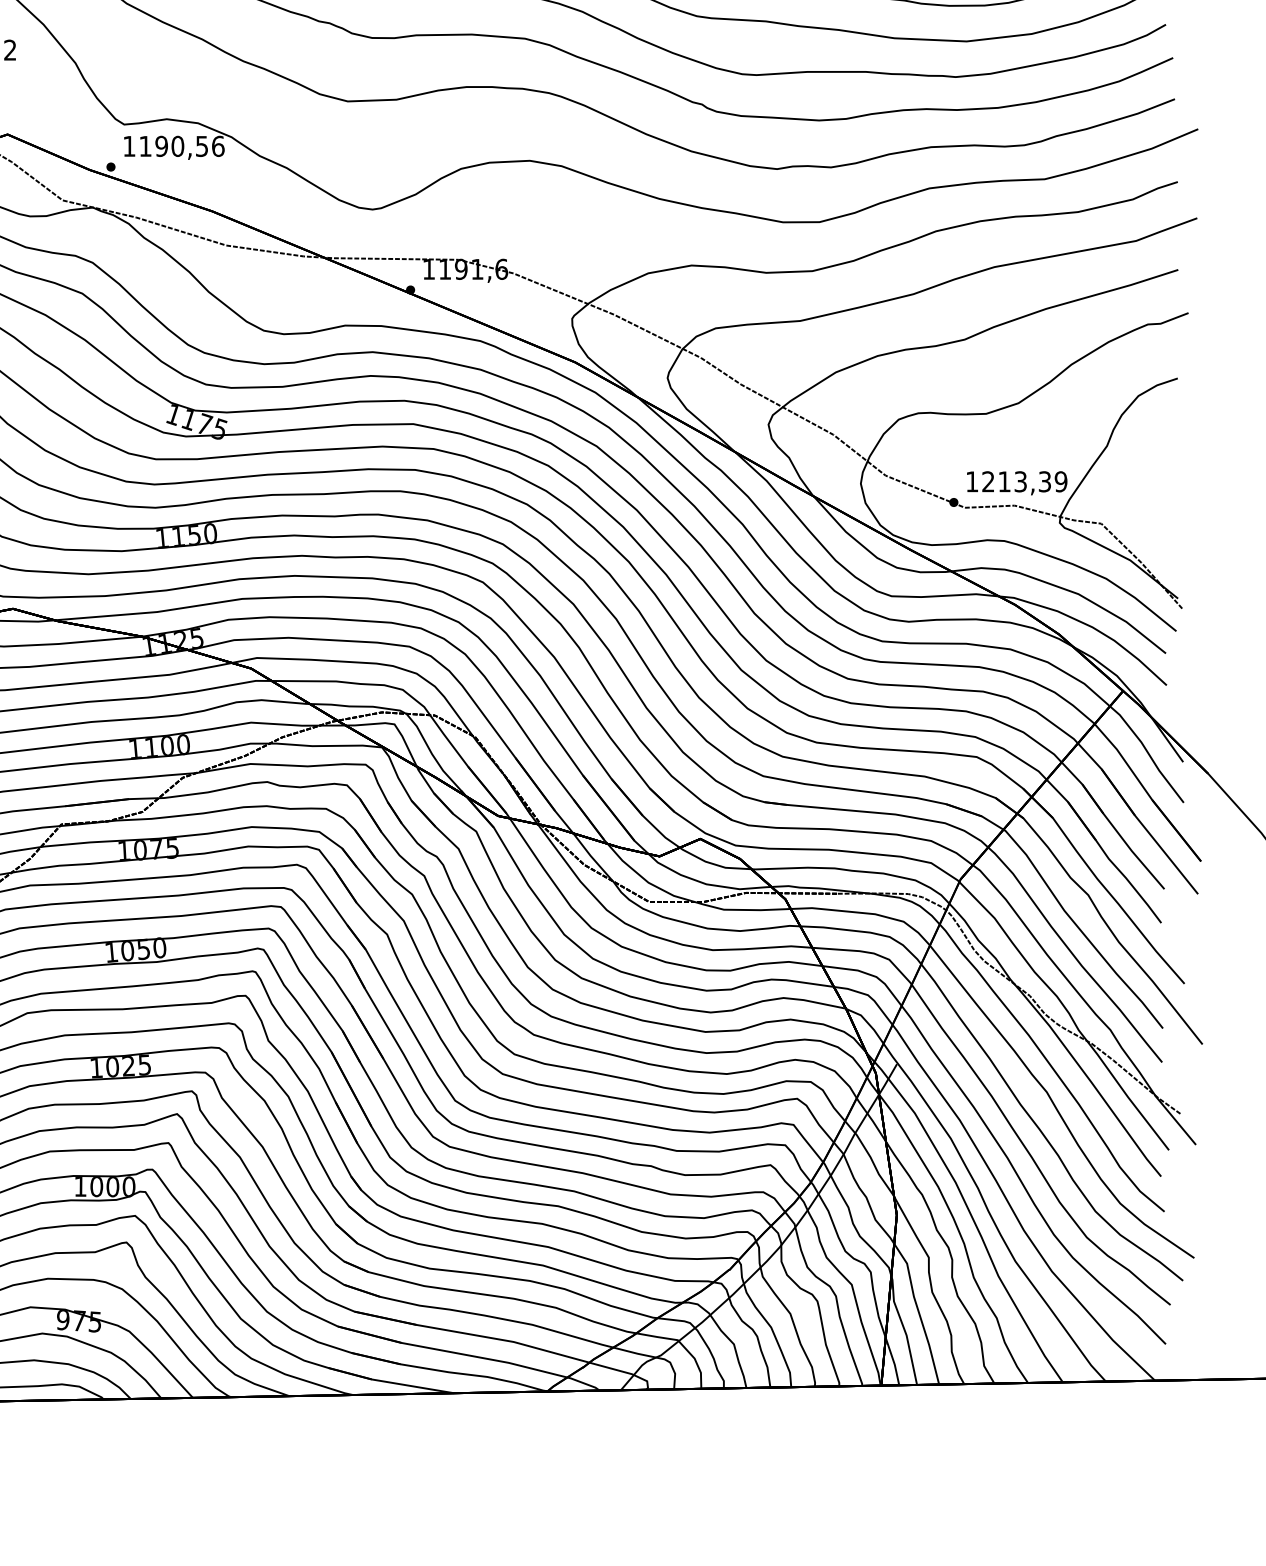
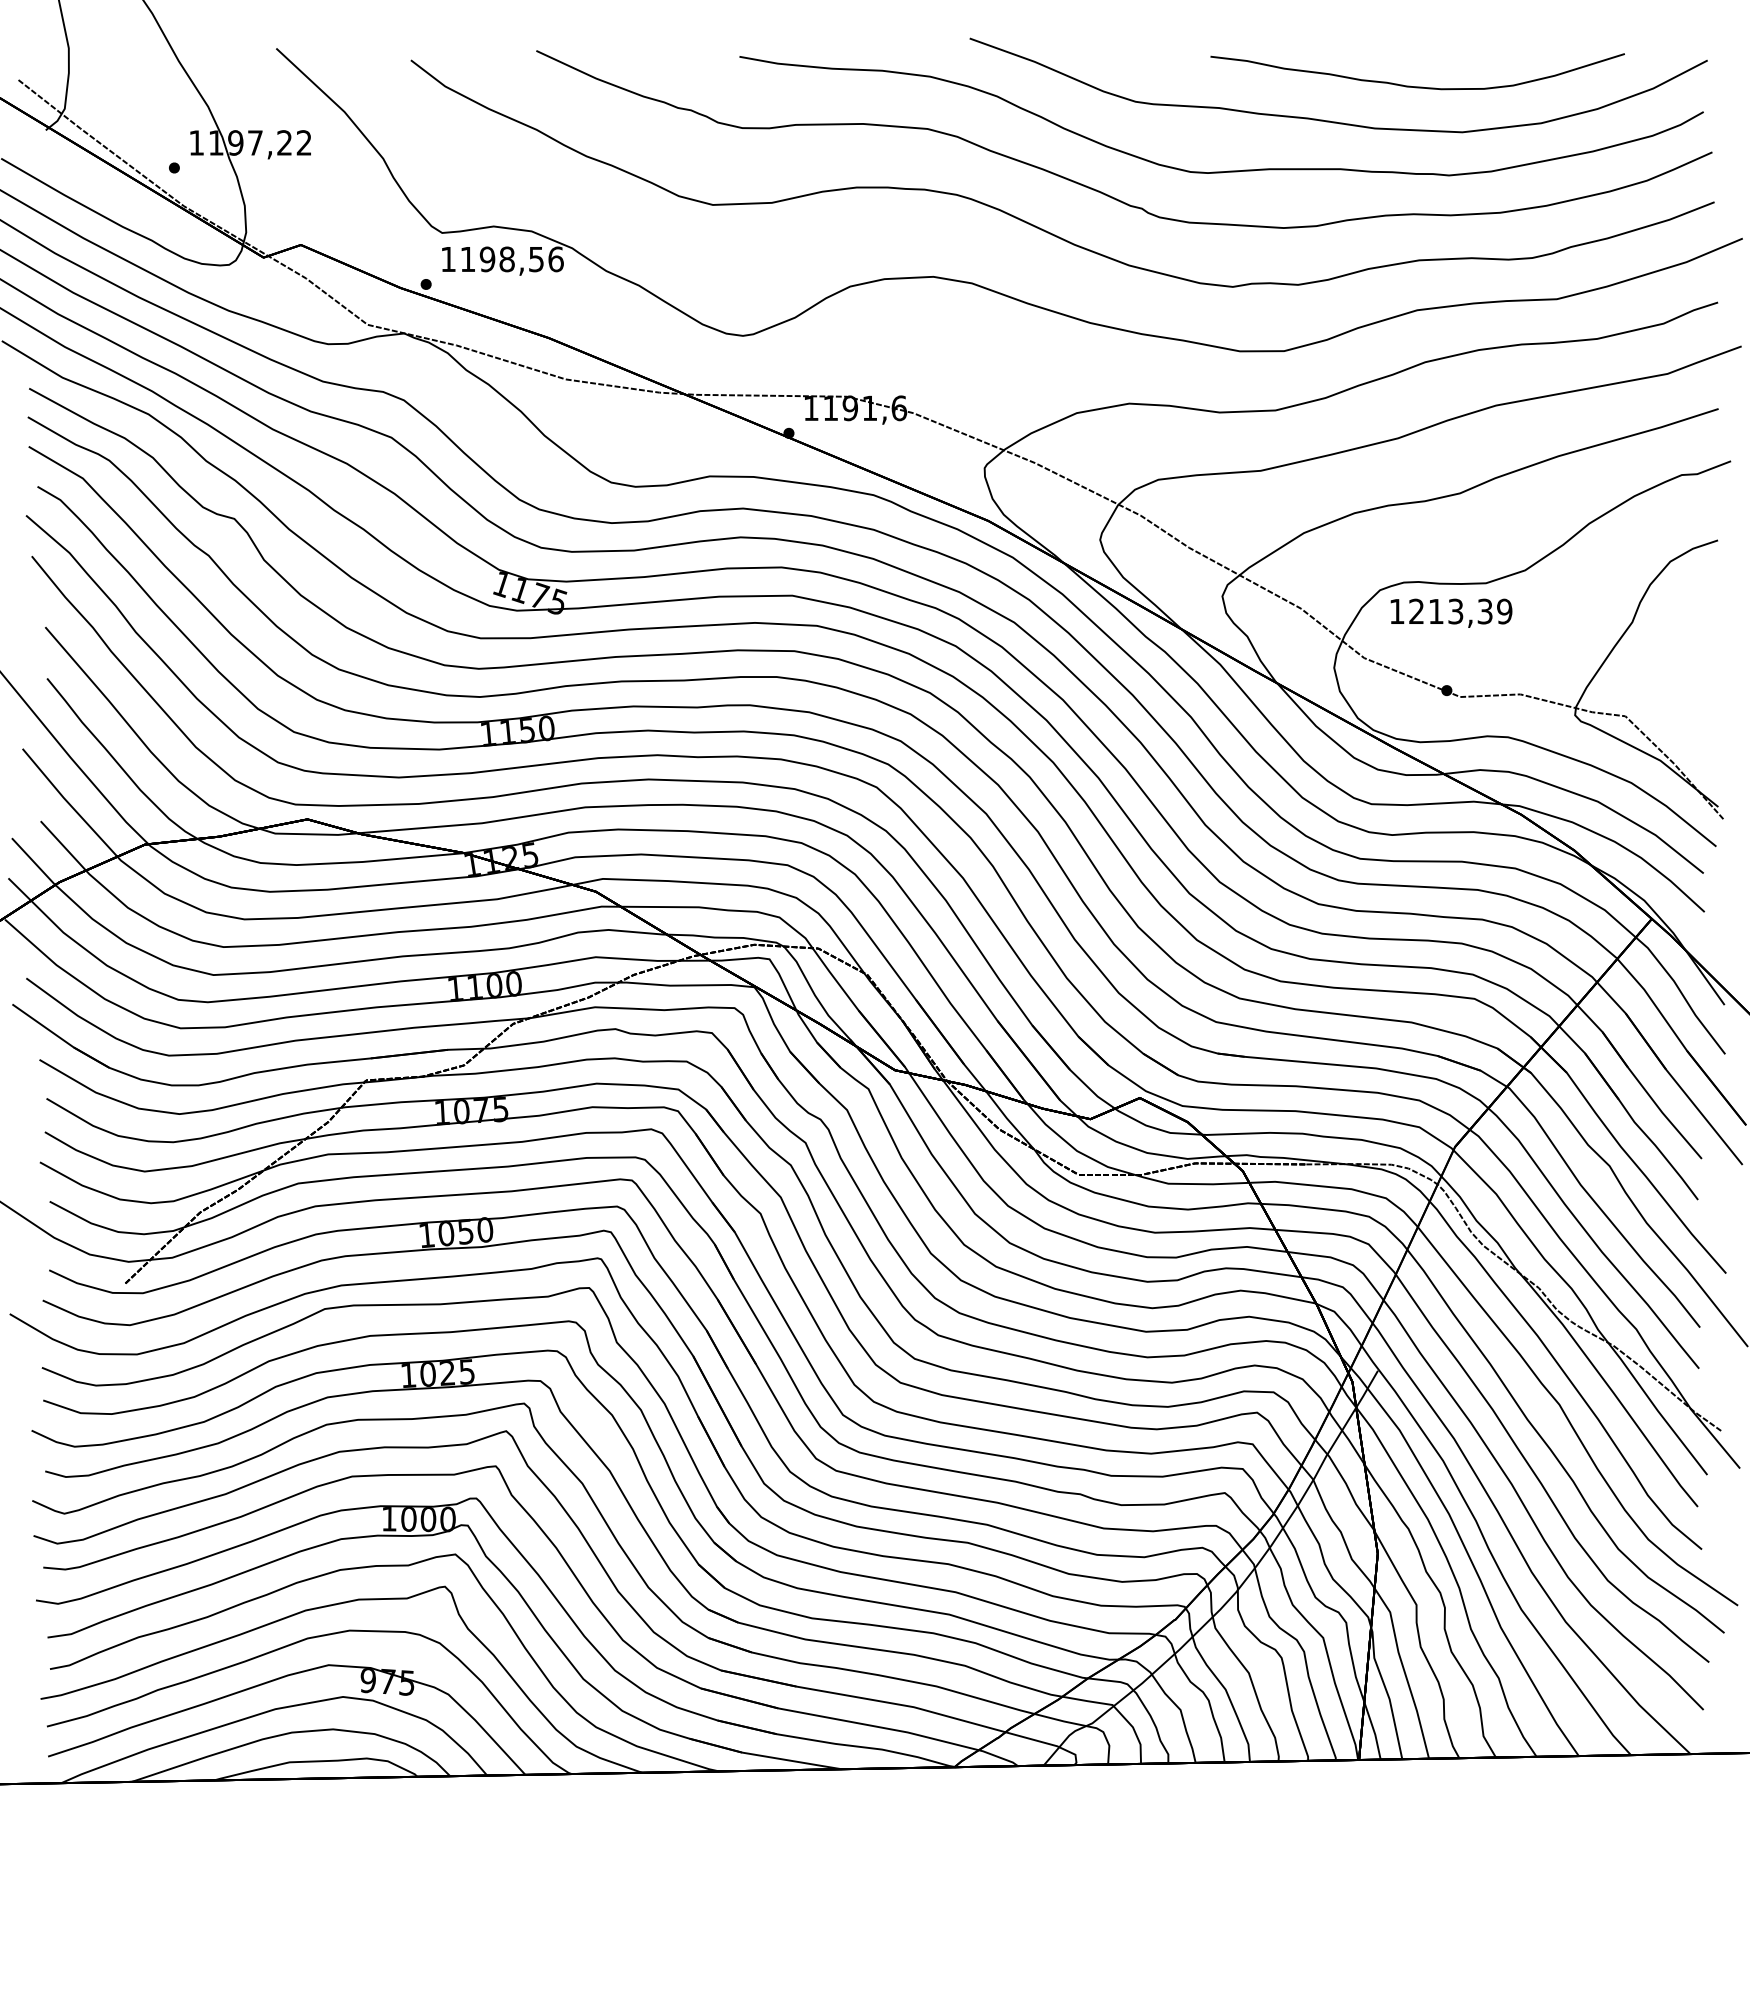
text: (177, 146) -> (506, 259), 1190,56 -> 1198,56
text: (1017, 482) -> (1451, 612), moved

